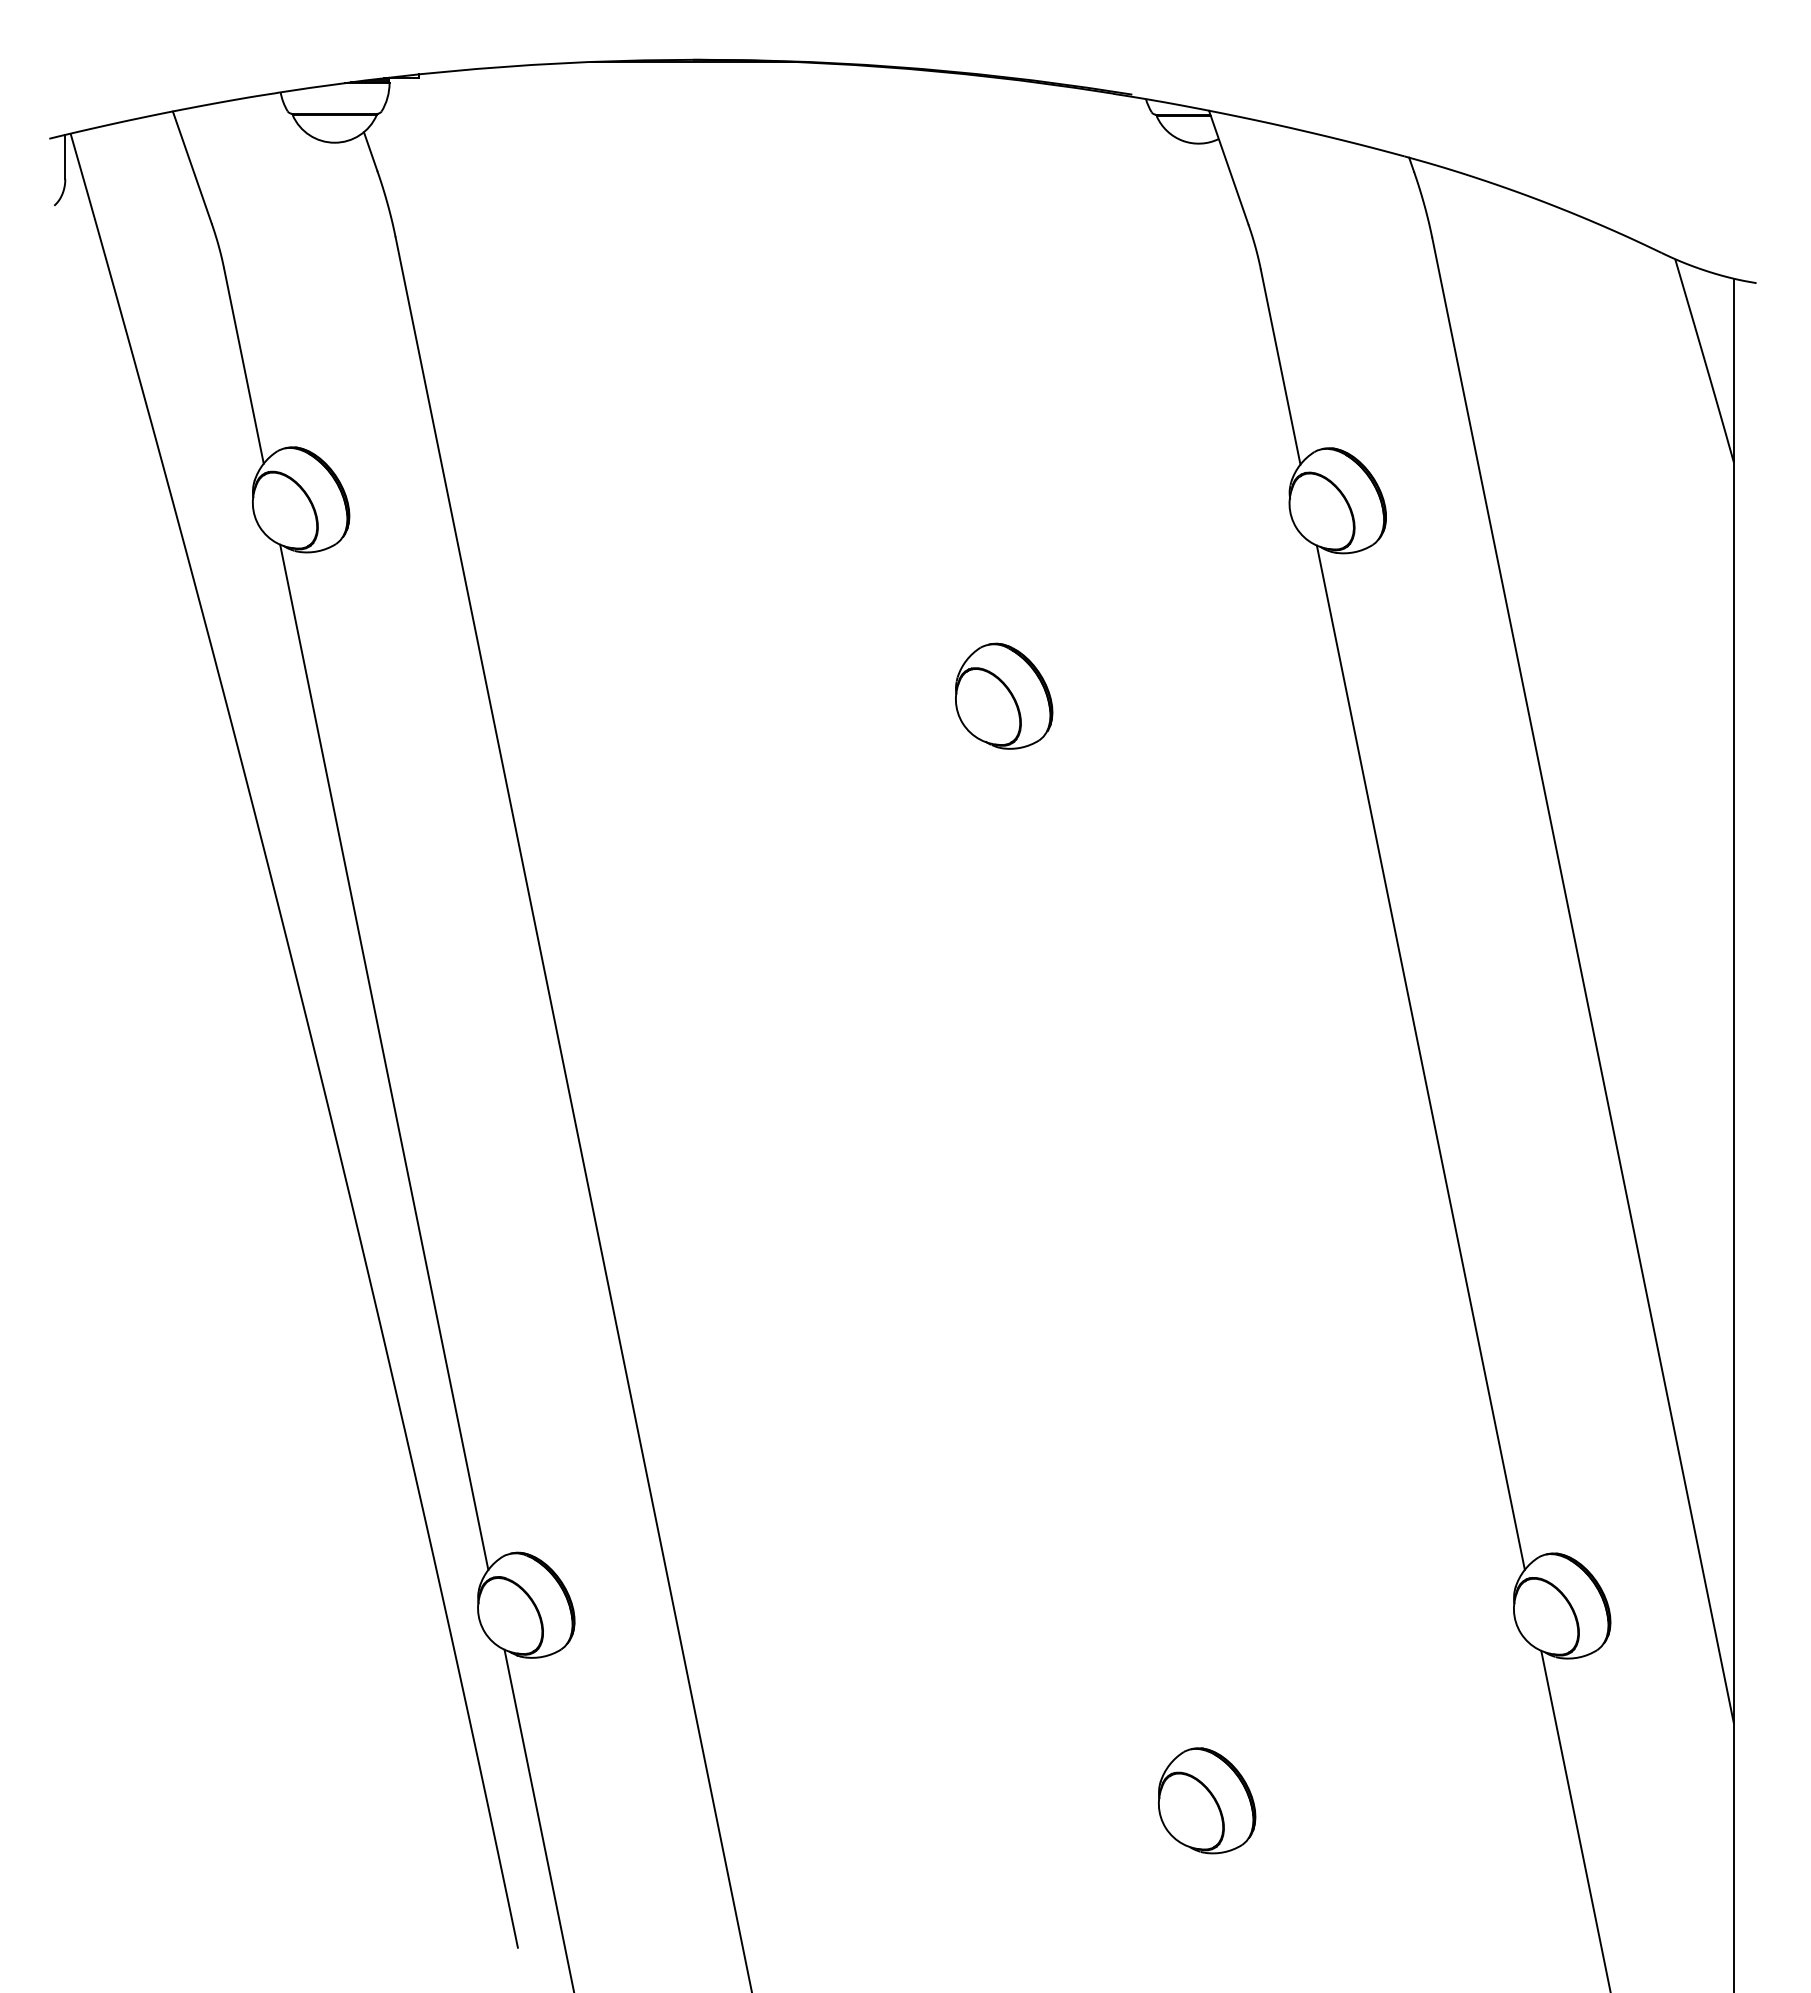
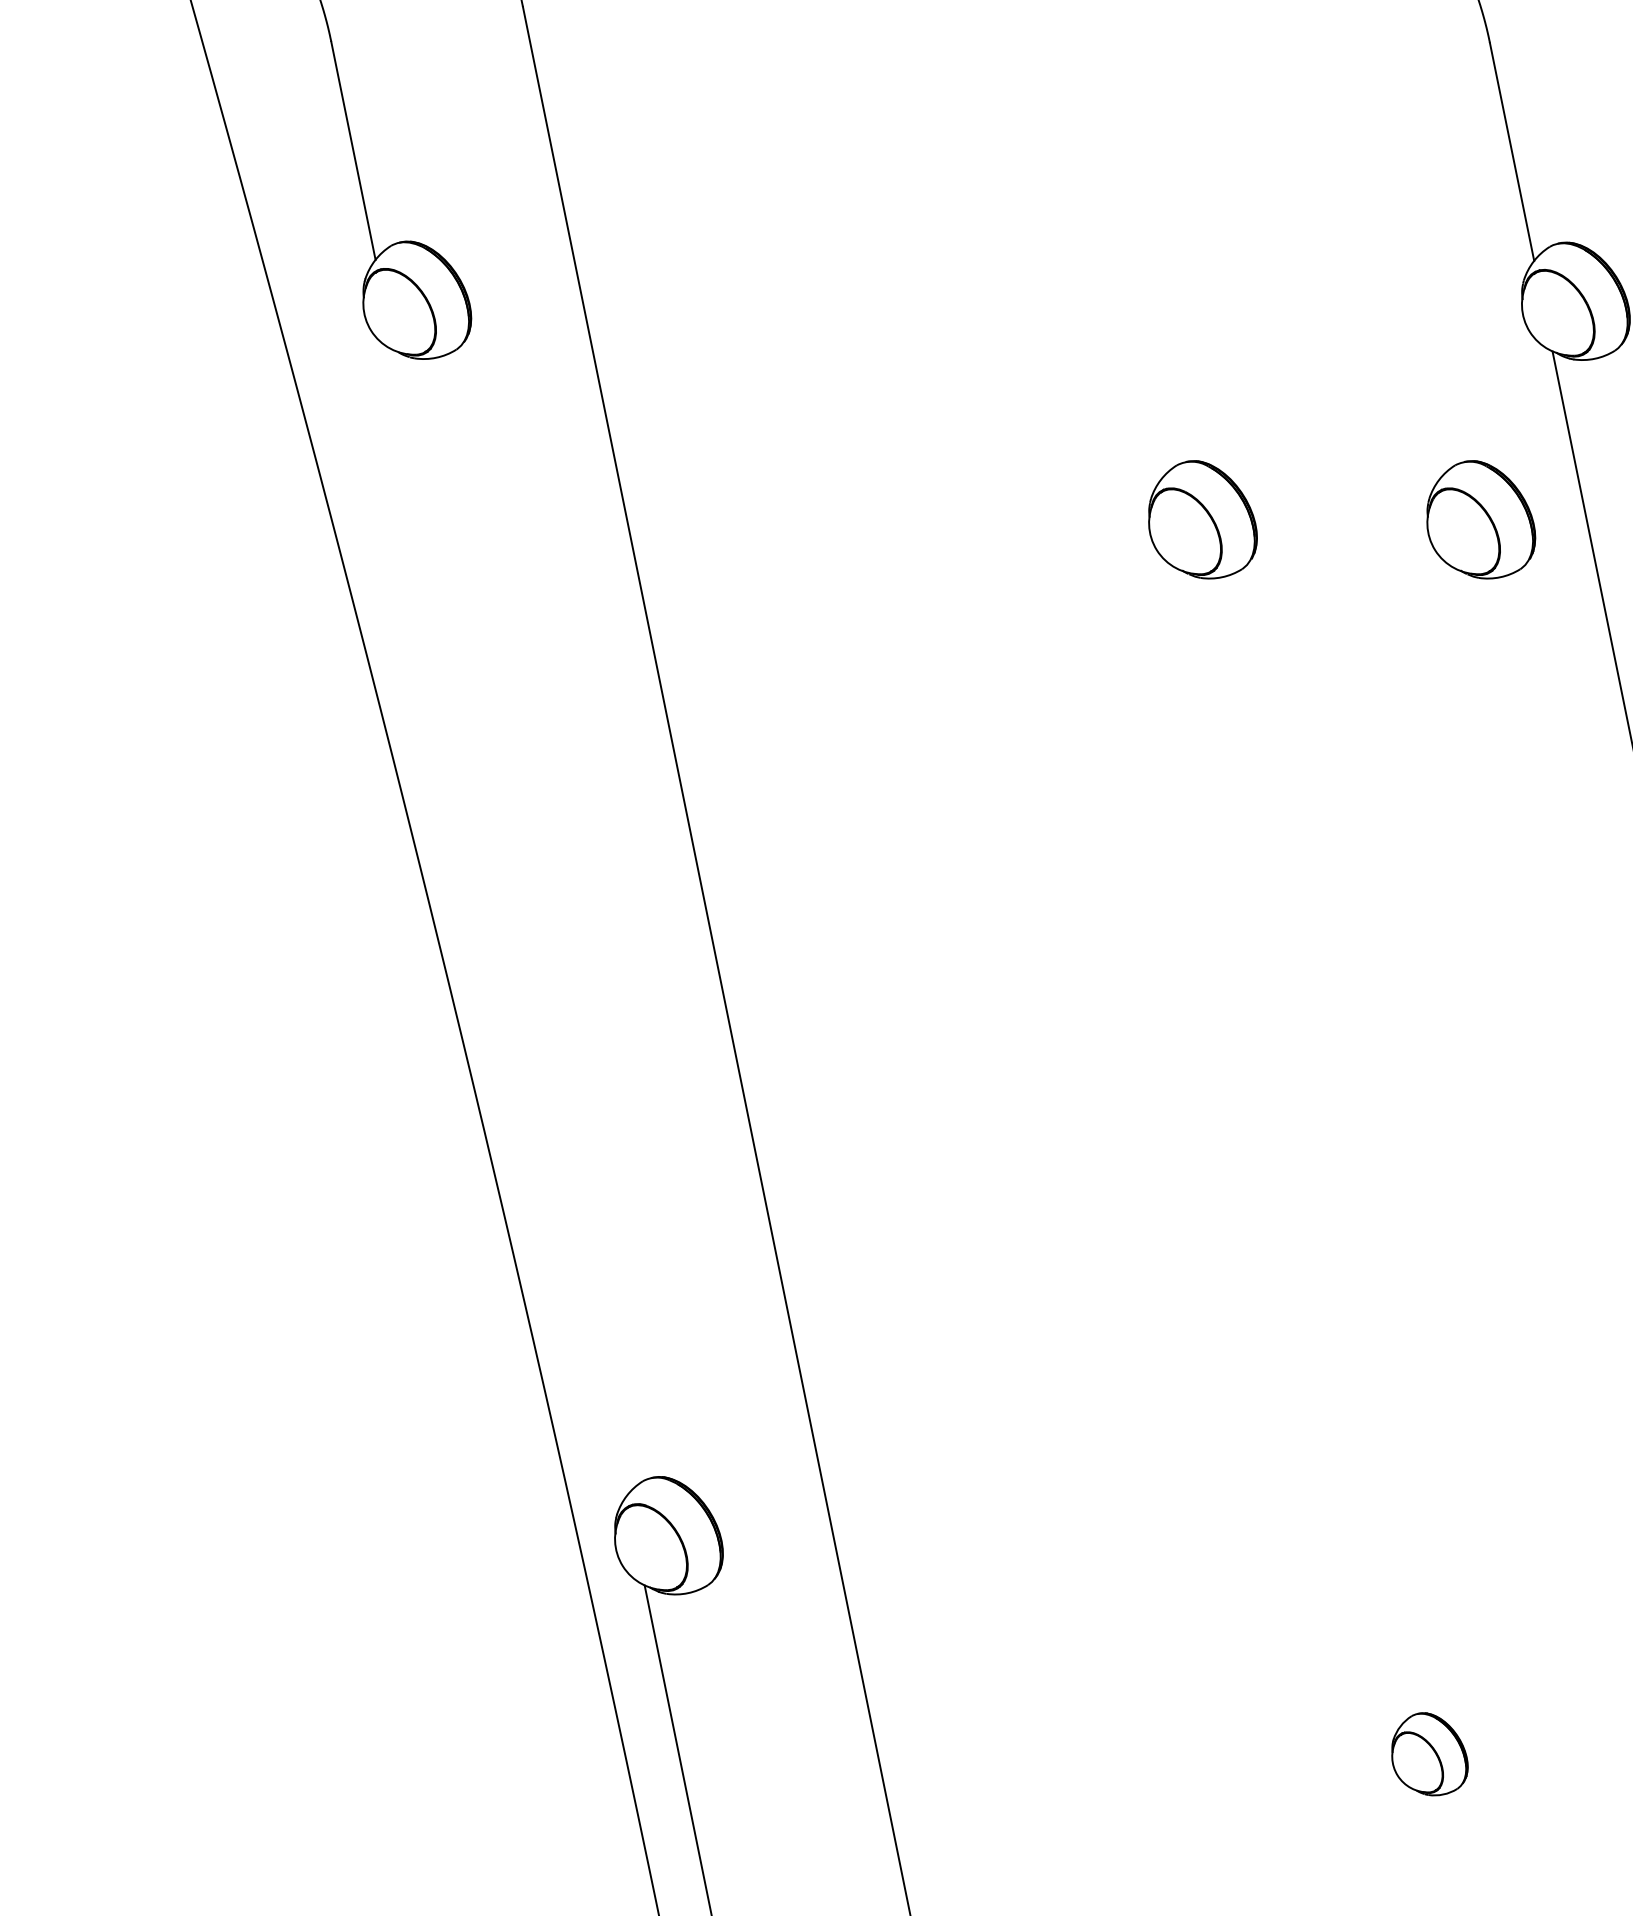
part: (1253, 695) -> (1481, 518), added
line: (384, 1056) -> (510, 922), removed
part: (1207, 1800) -> (1430, 1753), size x0.7

